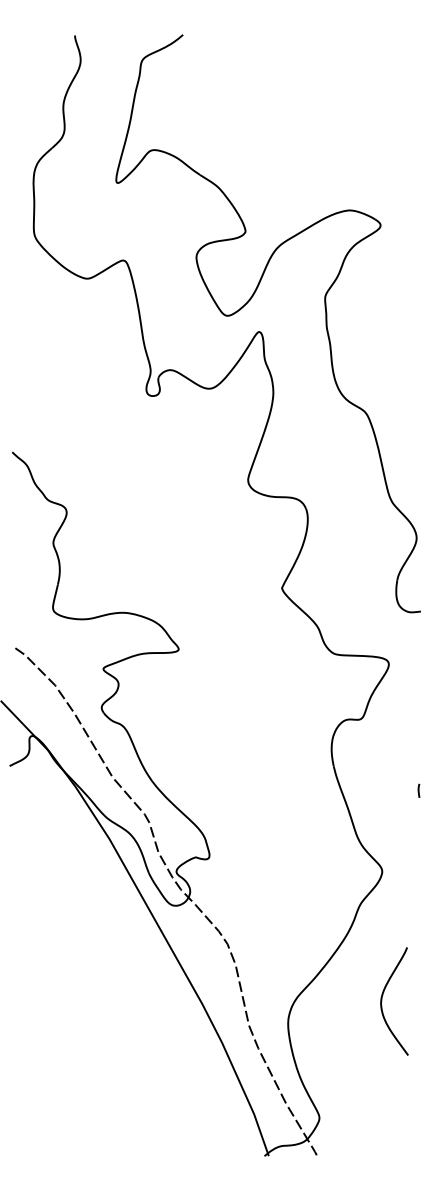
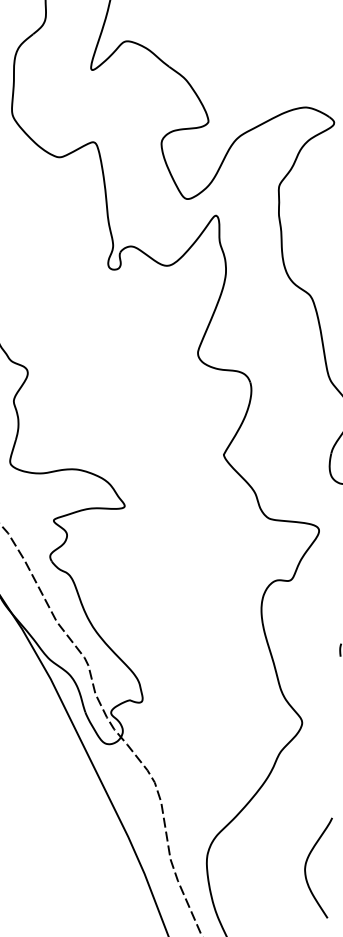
curve: (382, 1001) -> (306, 866), moved

